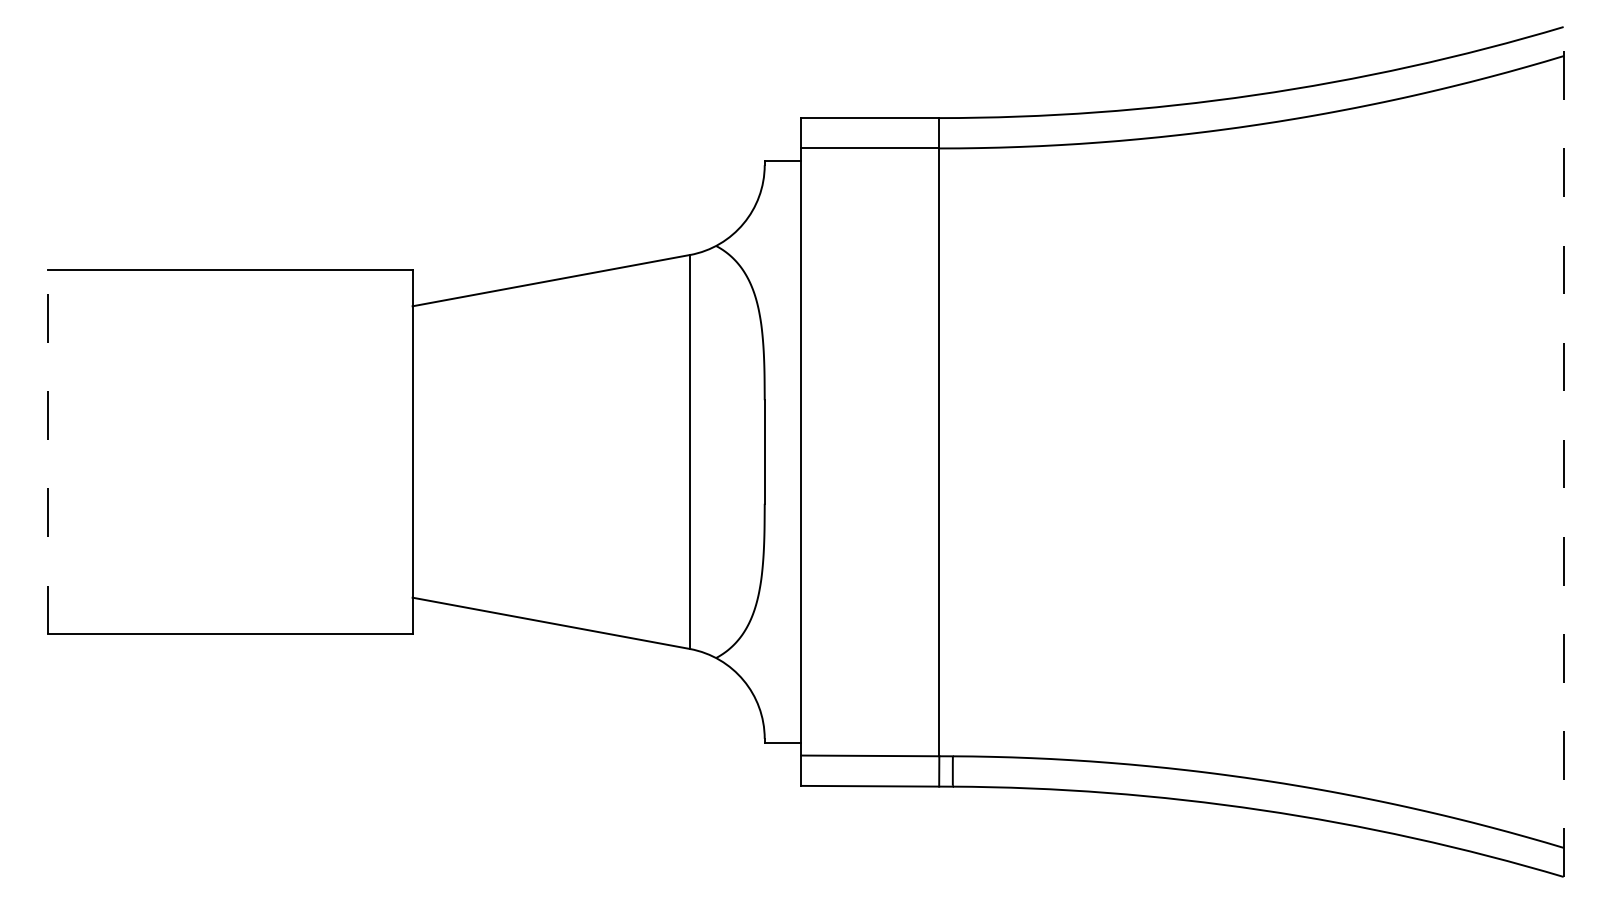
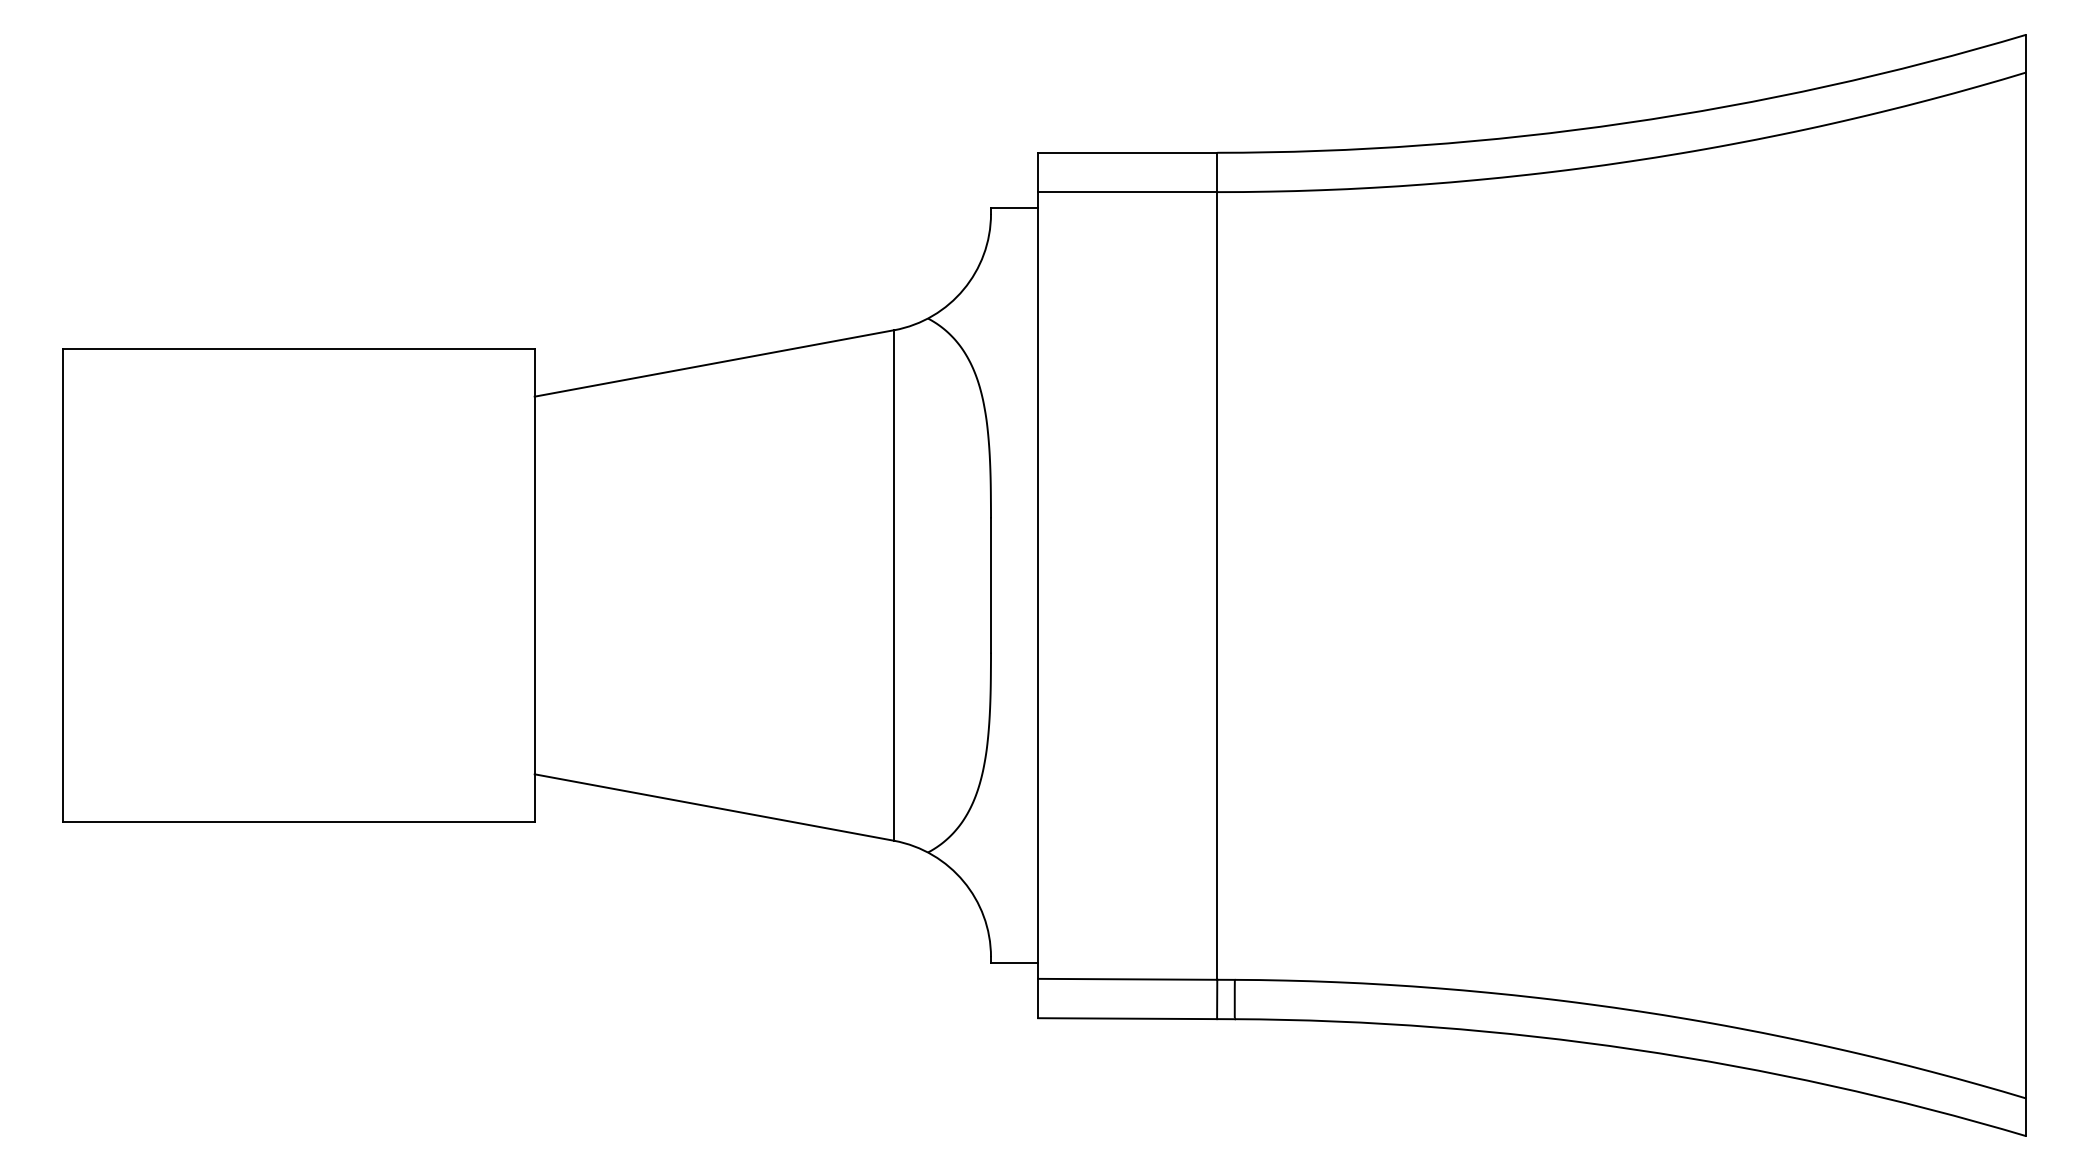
line: (48, 451) -> (62, 584), dashed -> solid
line: (1563, 452) -> (2026, 586), dashed -> solid

